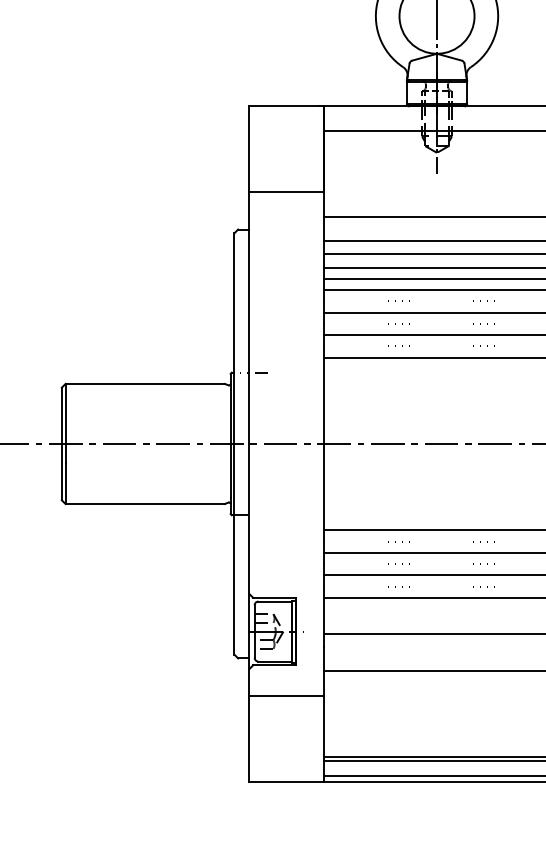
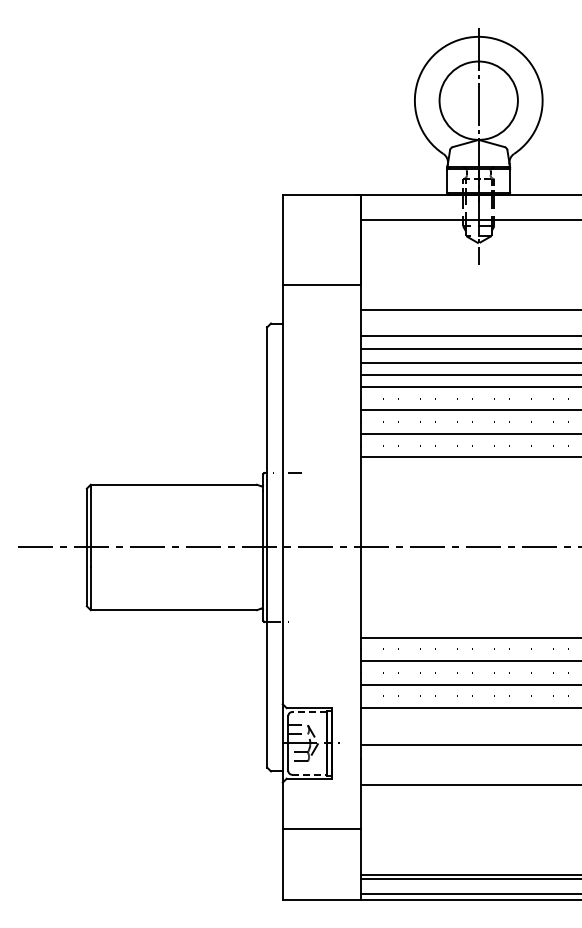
line: (274, 601) -> (309, 712), solid -> dashed
line: (274, 661) -> (309, 774), solid -> dashed
line: (286, 695) -> (321, 829), moved

